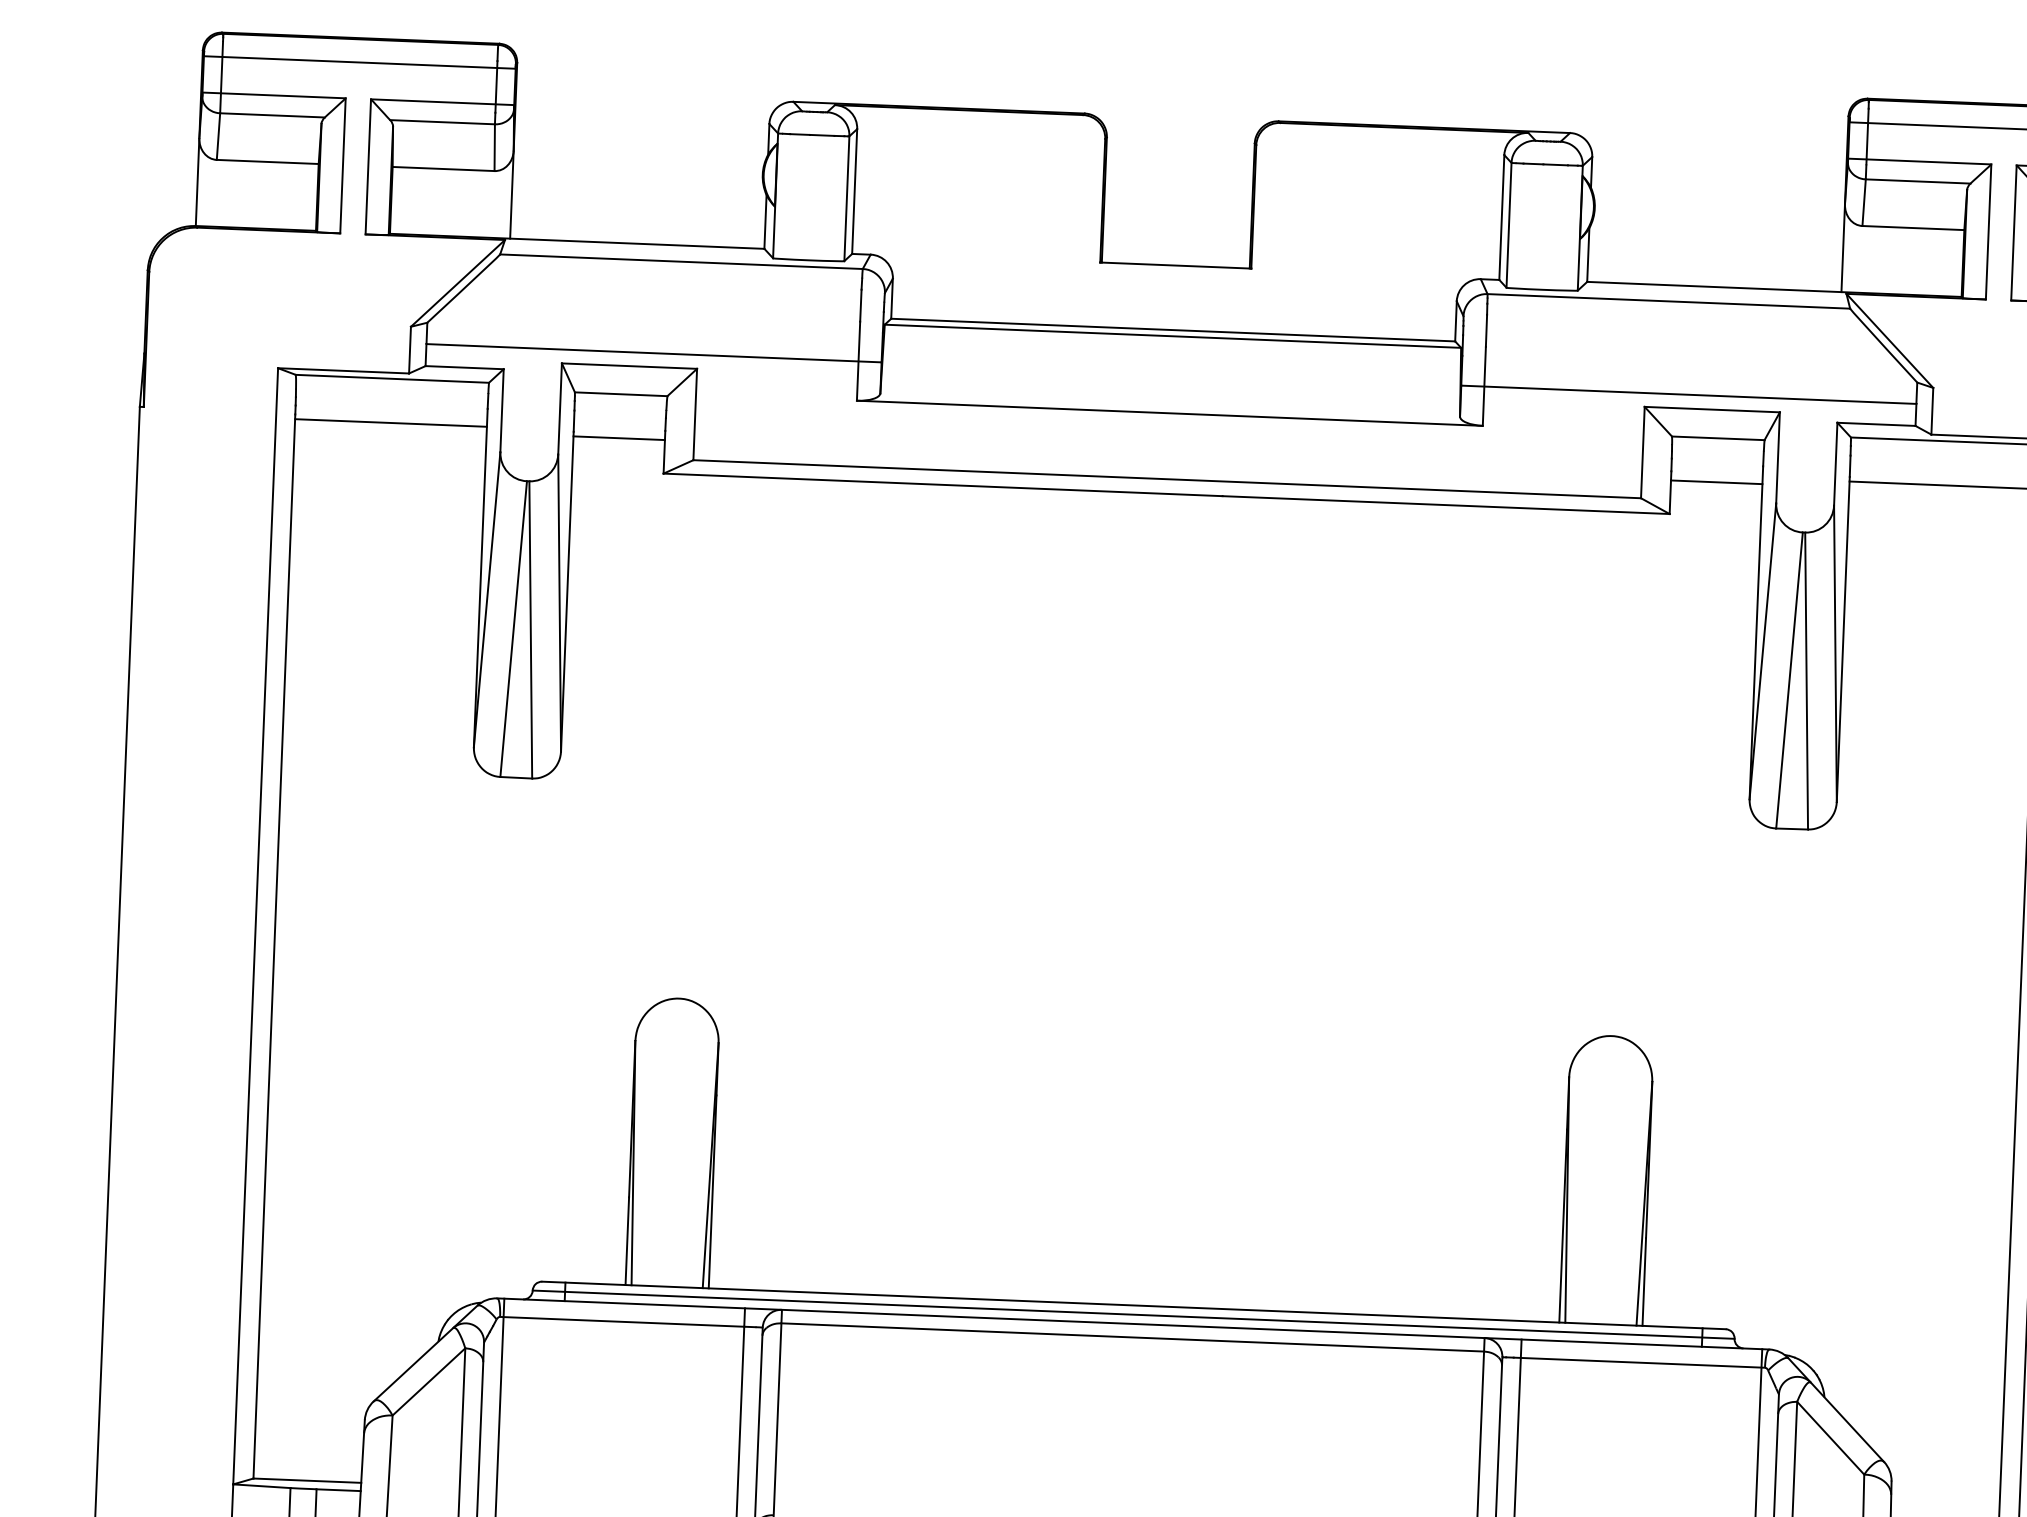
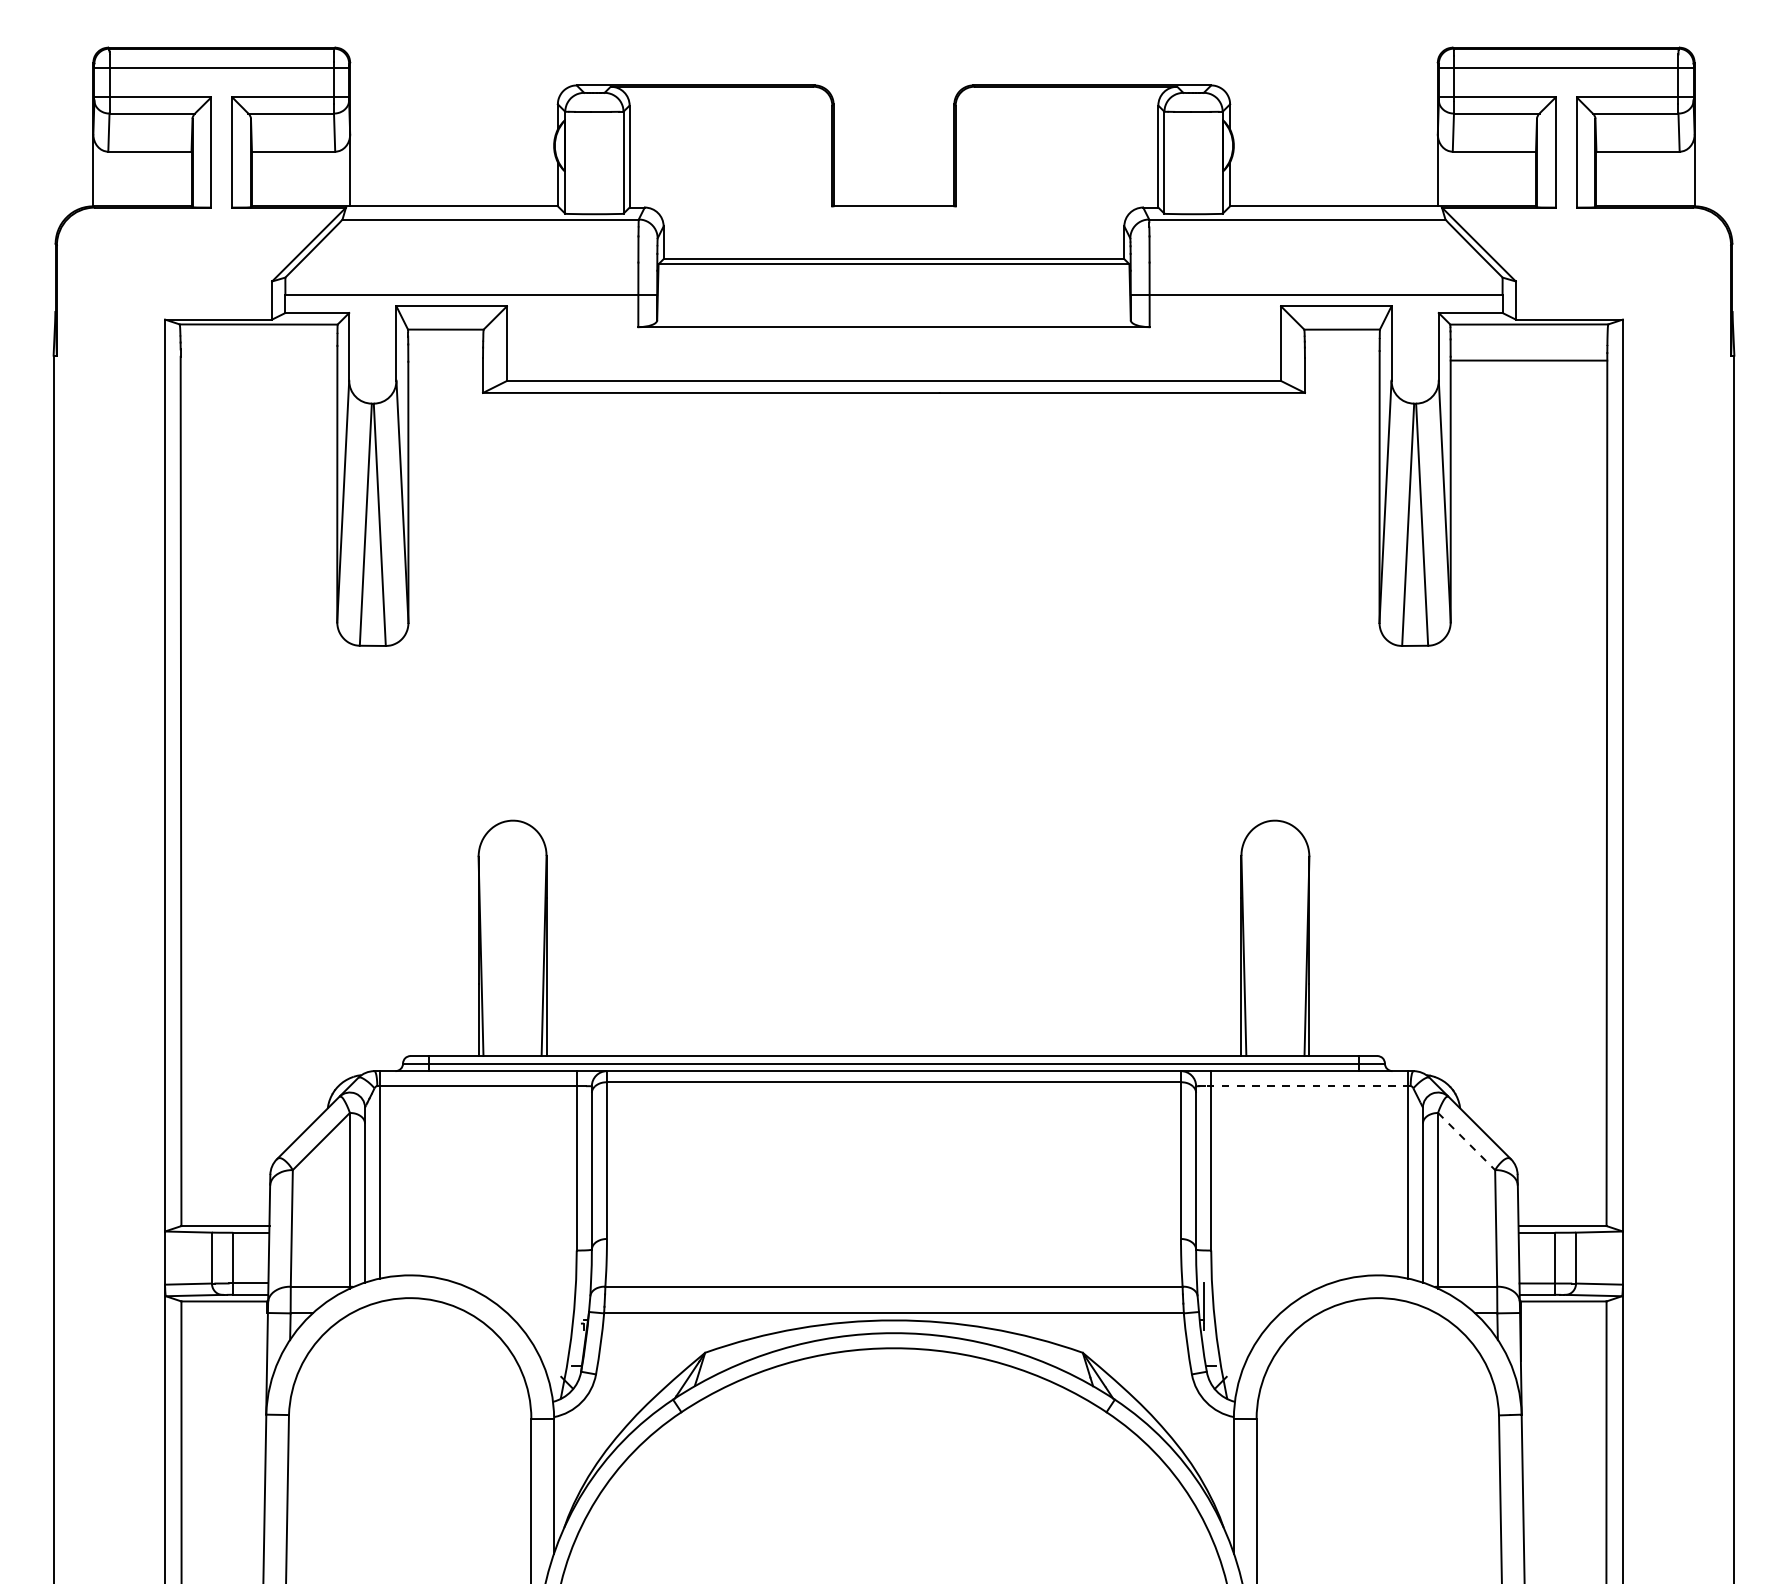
line: (390, 422) -> (258, 360), removed
line: (619, 438) -> (445, 365), removed
line: (1715, 482) -> (1341, 365), removed
line: (1639, 1363) -> (1308, 1086), solid -> dashed
line: (1830, 1438) -> (1466, 1141), solid -> dashed

